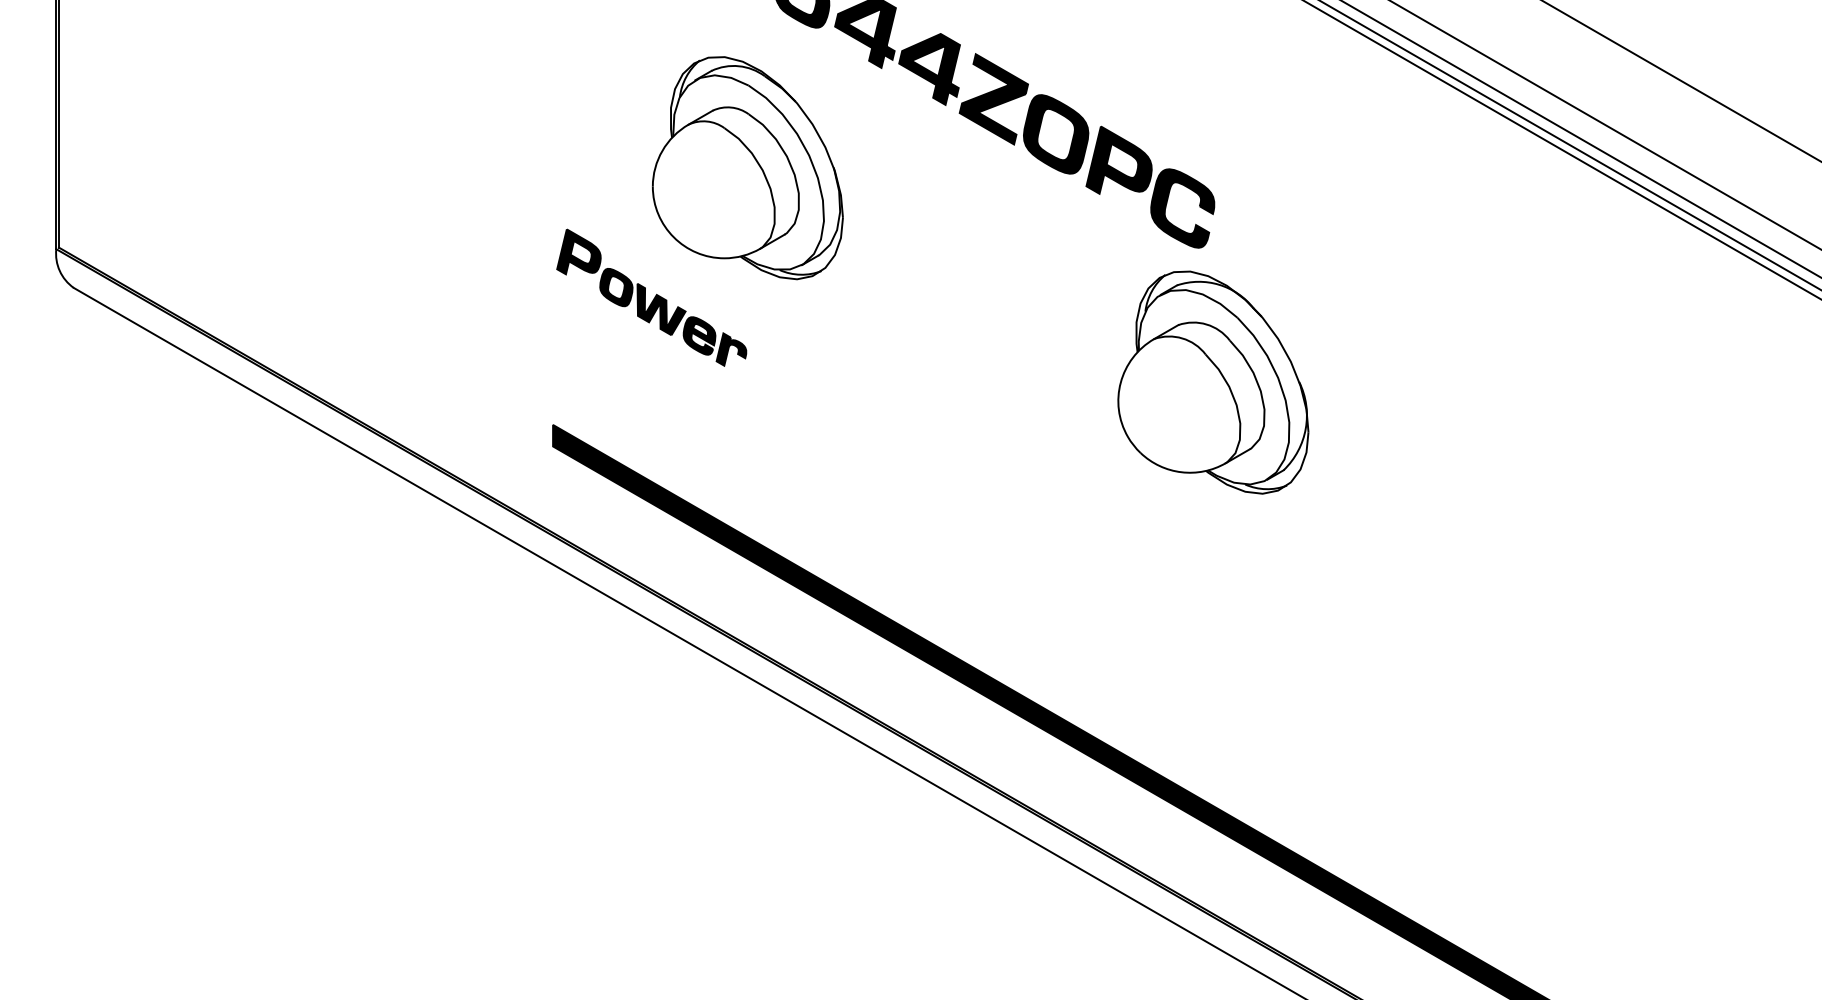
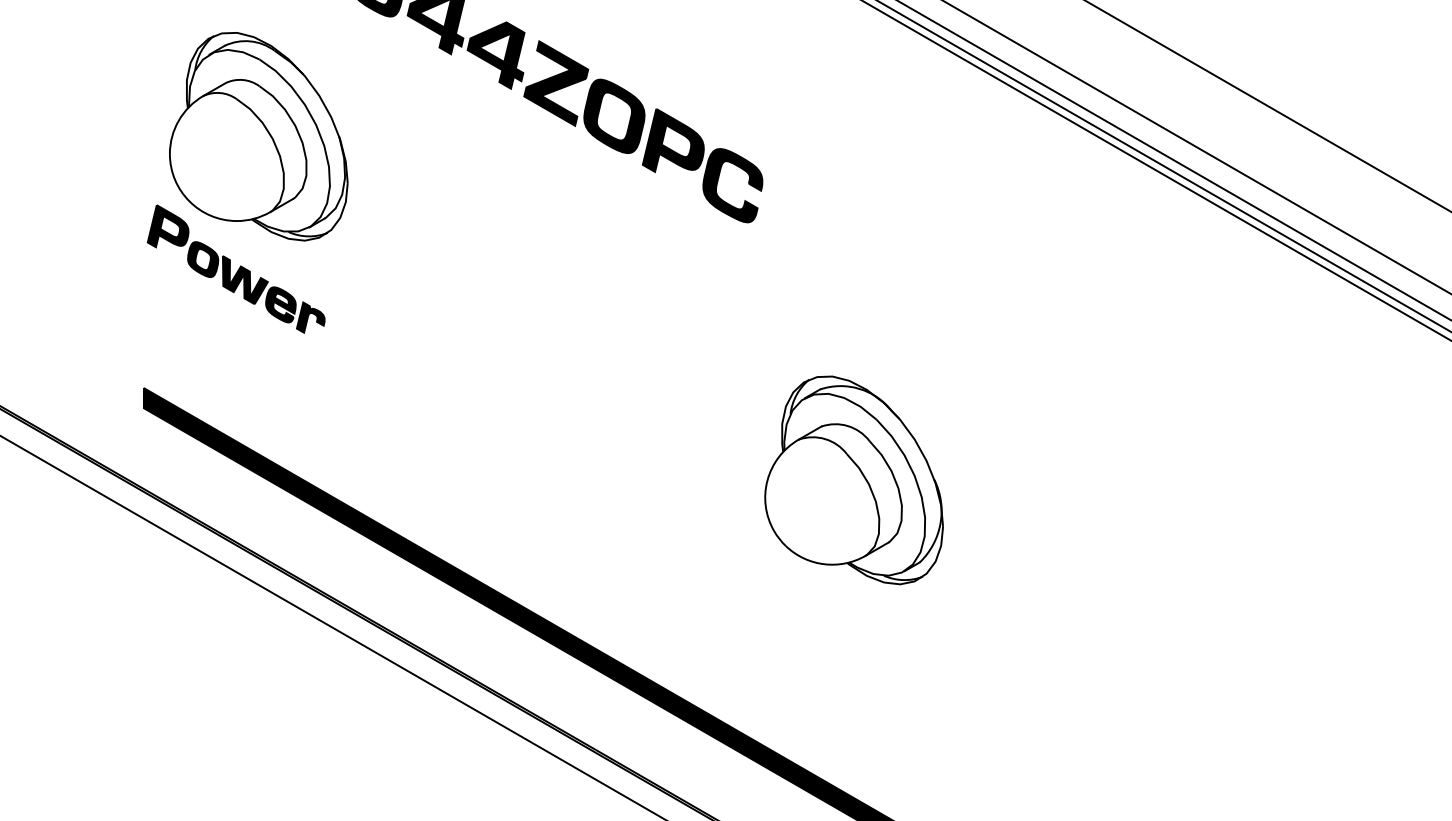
part: (747, 168) -> (258, 137), moved
part: (1213, 382) -> (854, 480), moved

